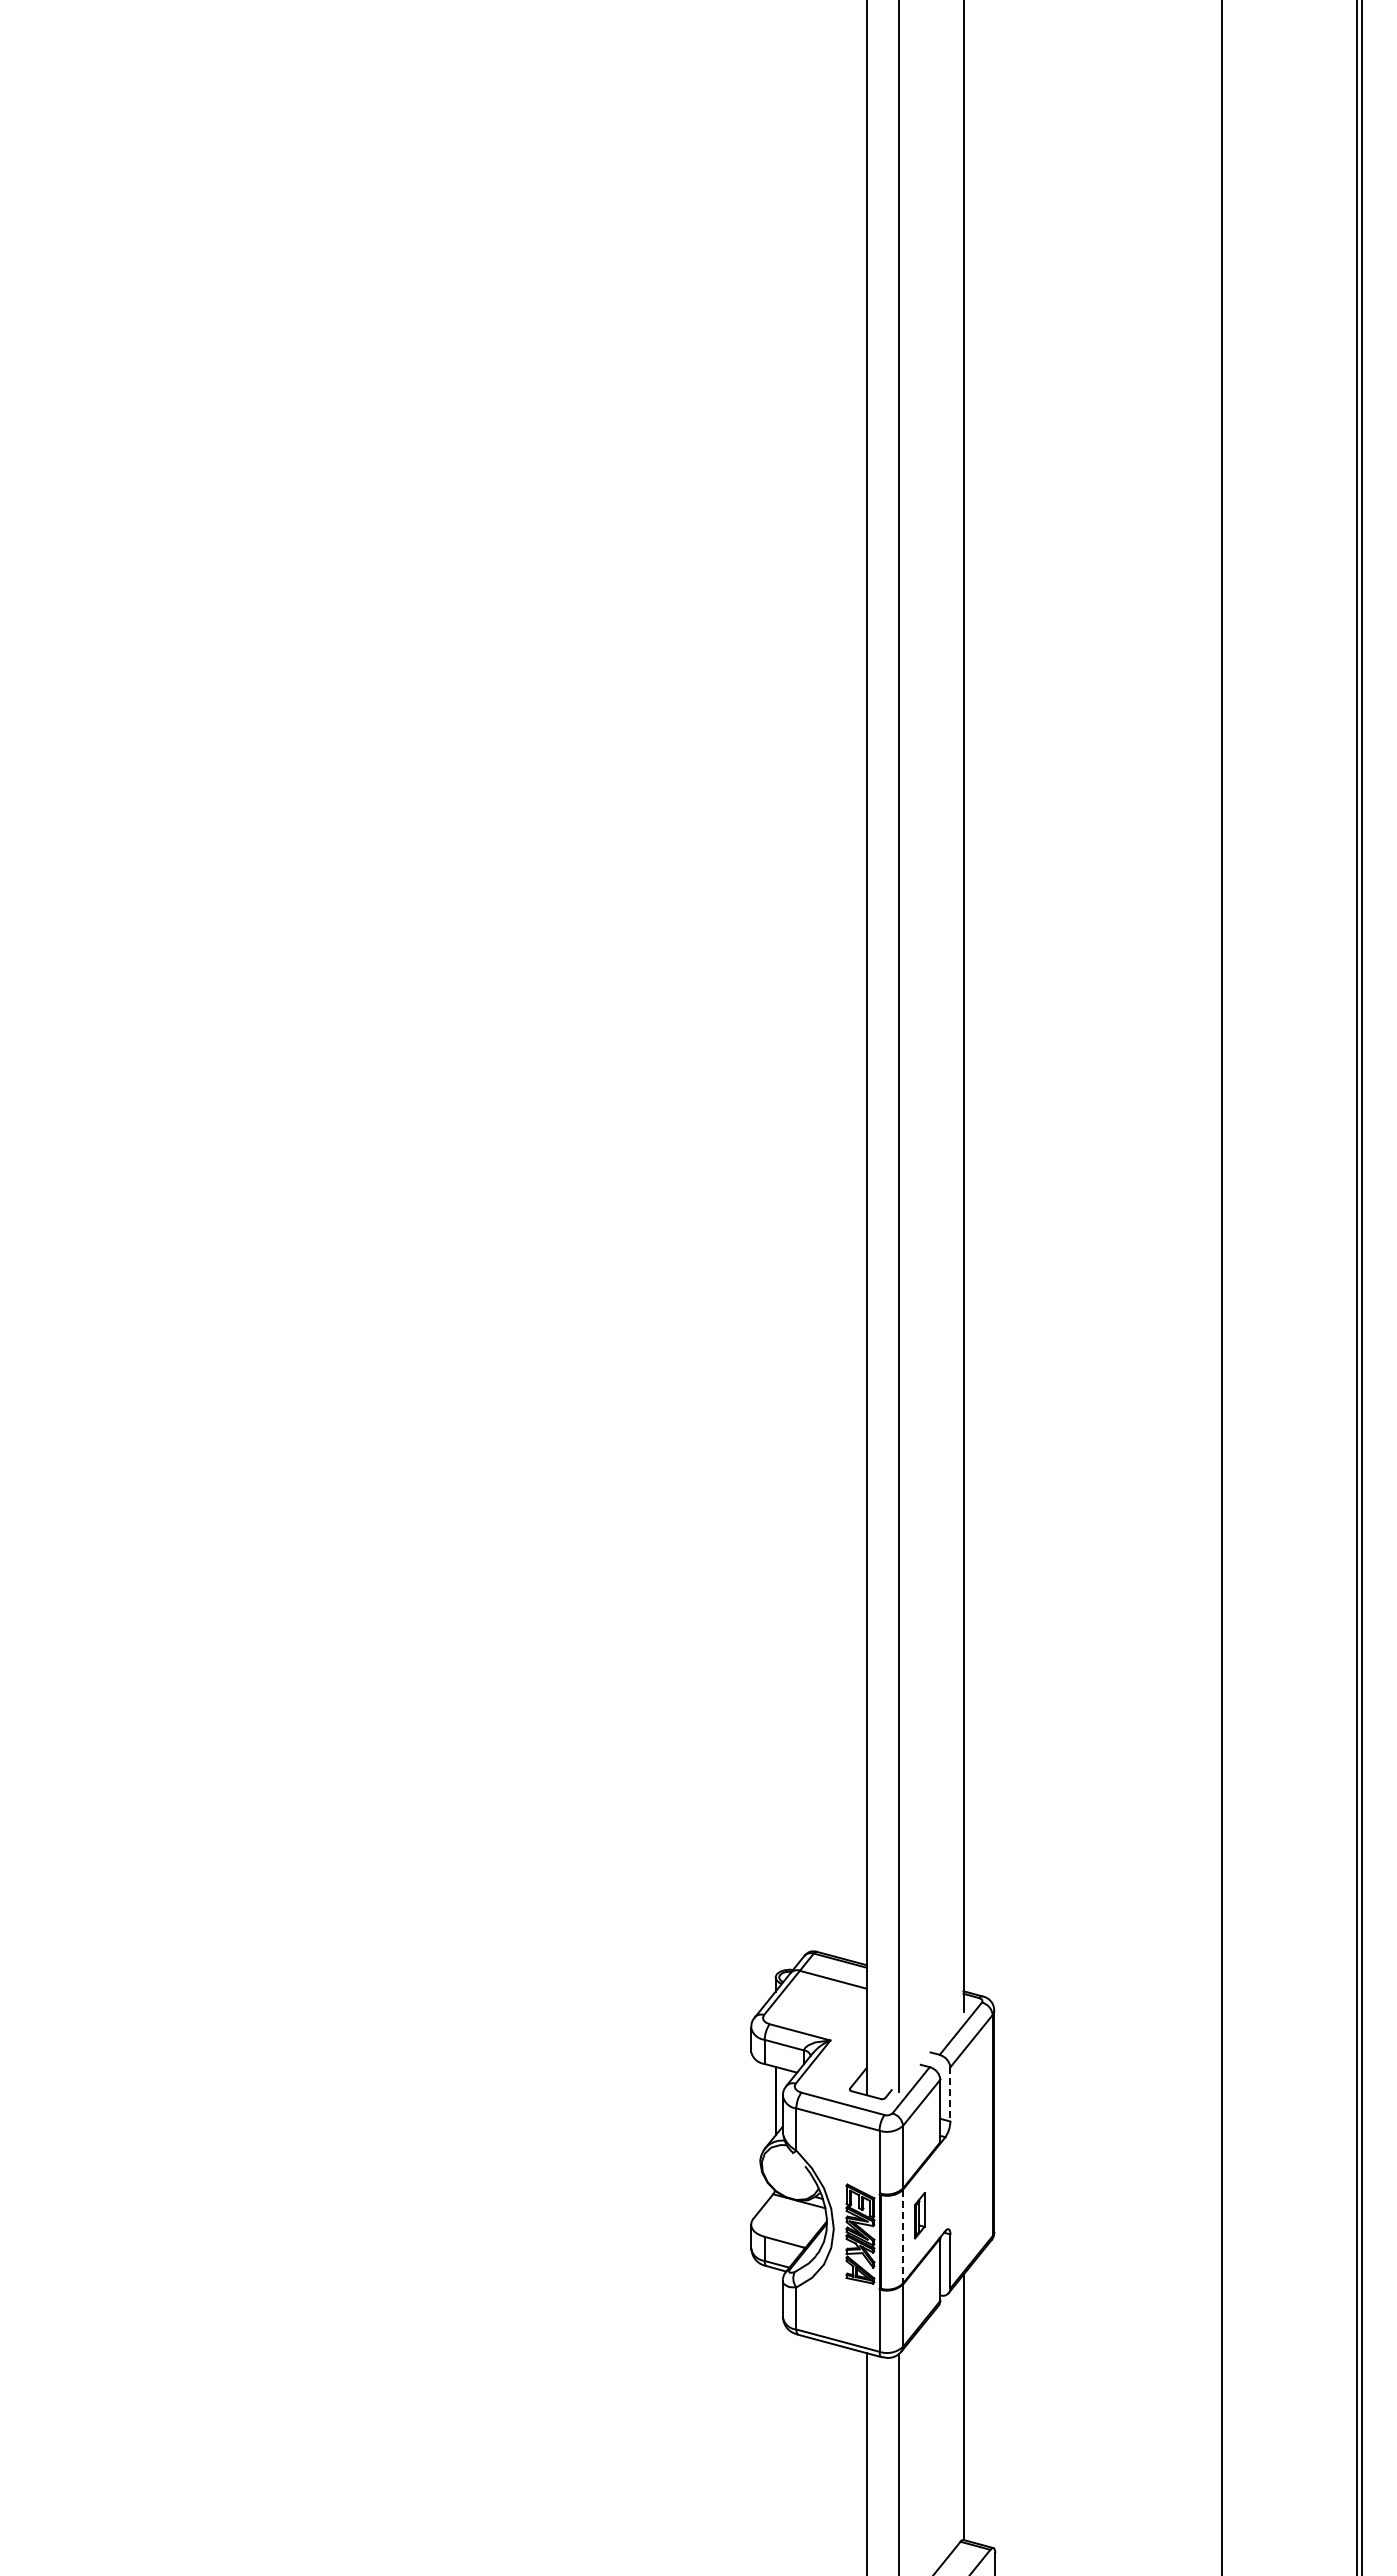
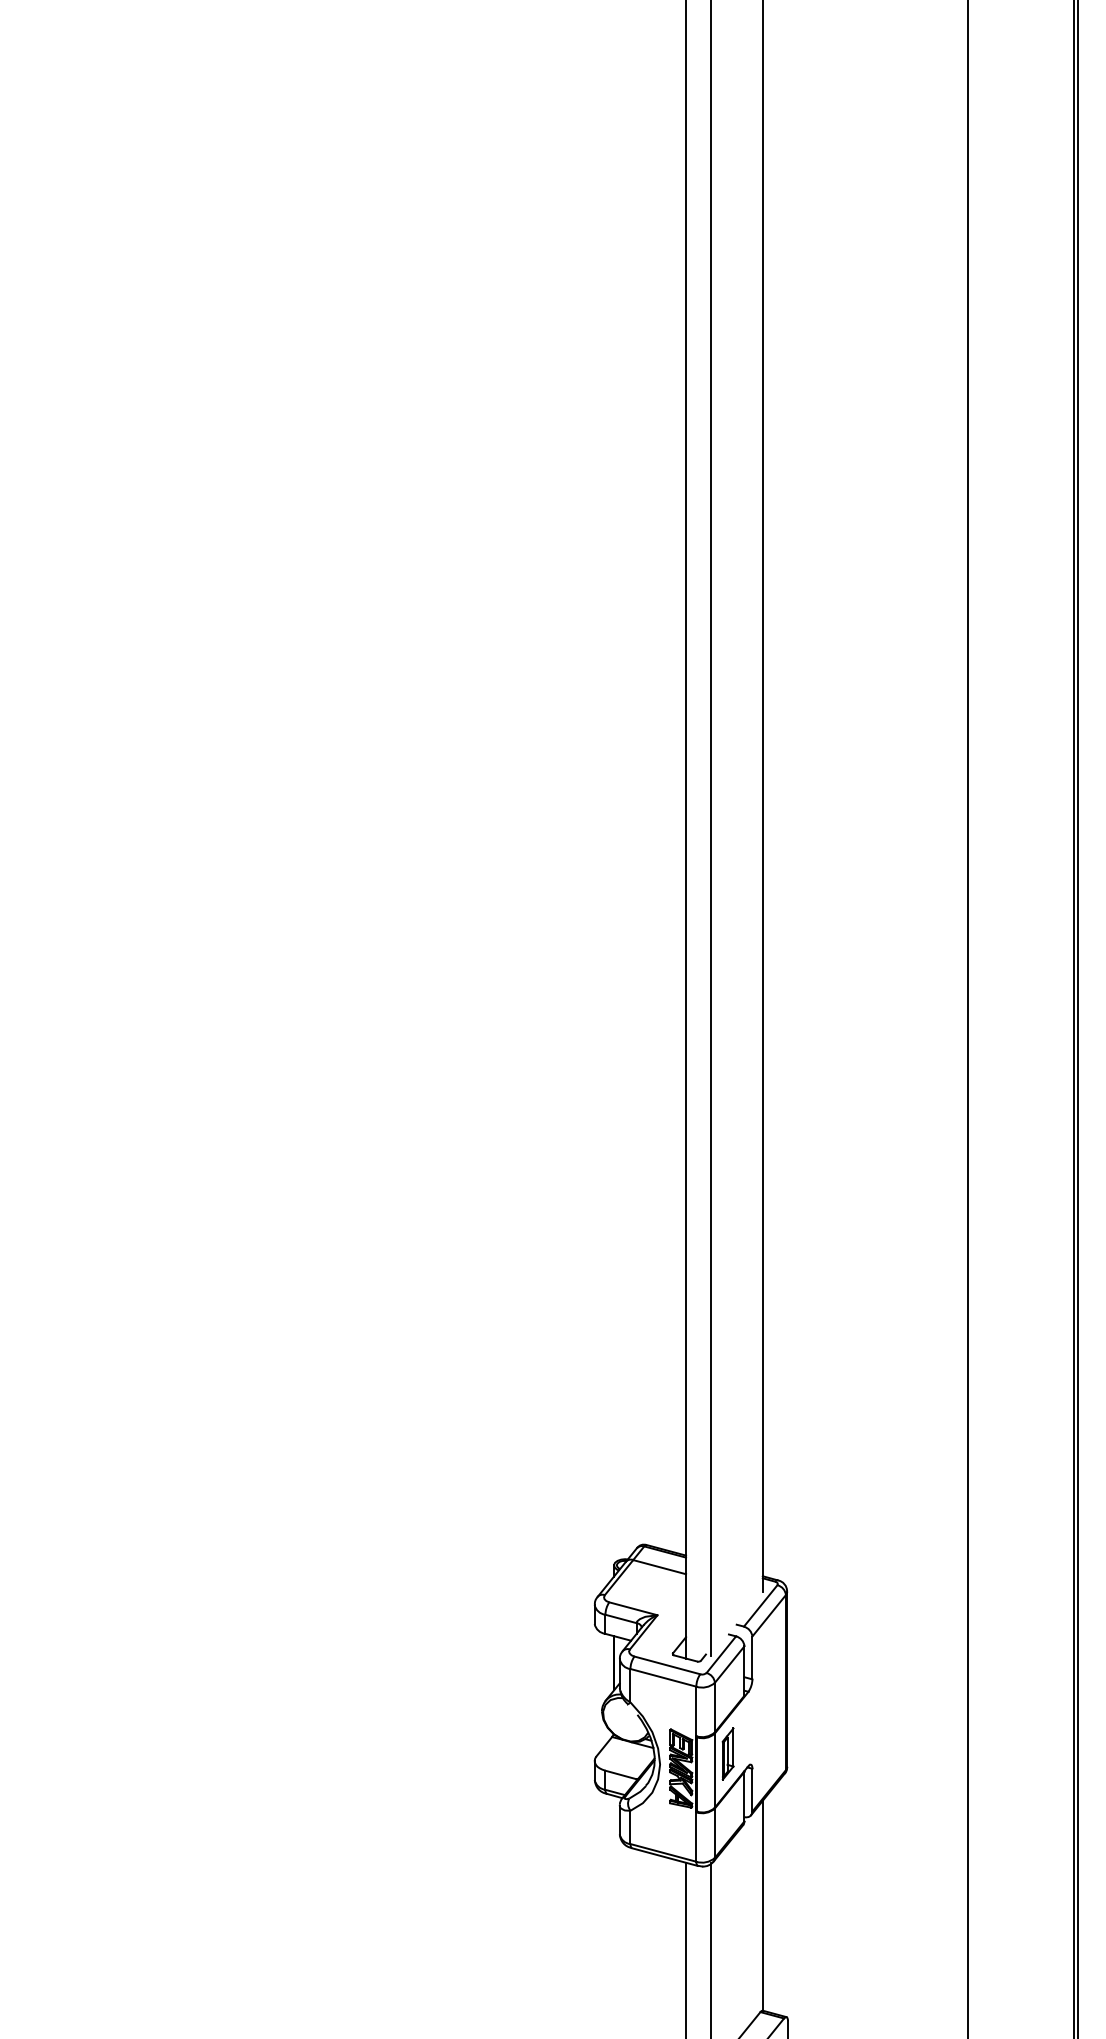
line: (950, 2094) -> (752, 1658), dashed -> solid
part: (919, 2215) -> (727, 1753), size x1.43
line: (902, 2237) -> (714, 1771), dashed -> solid

